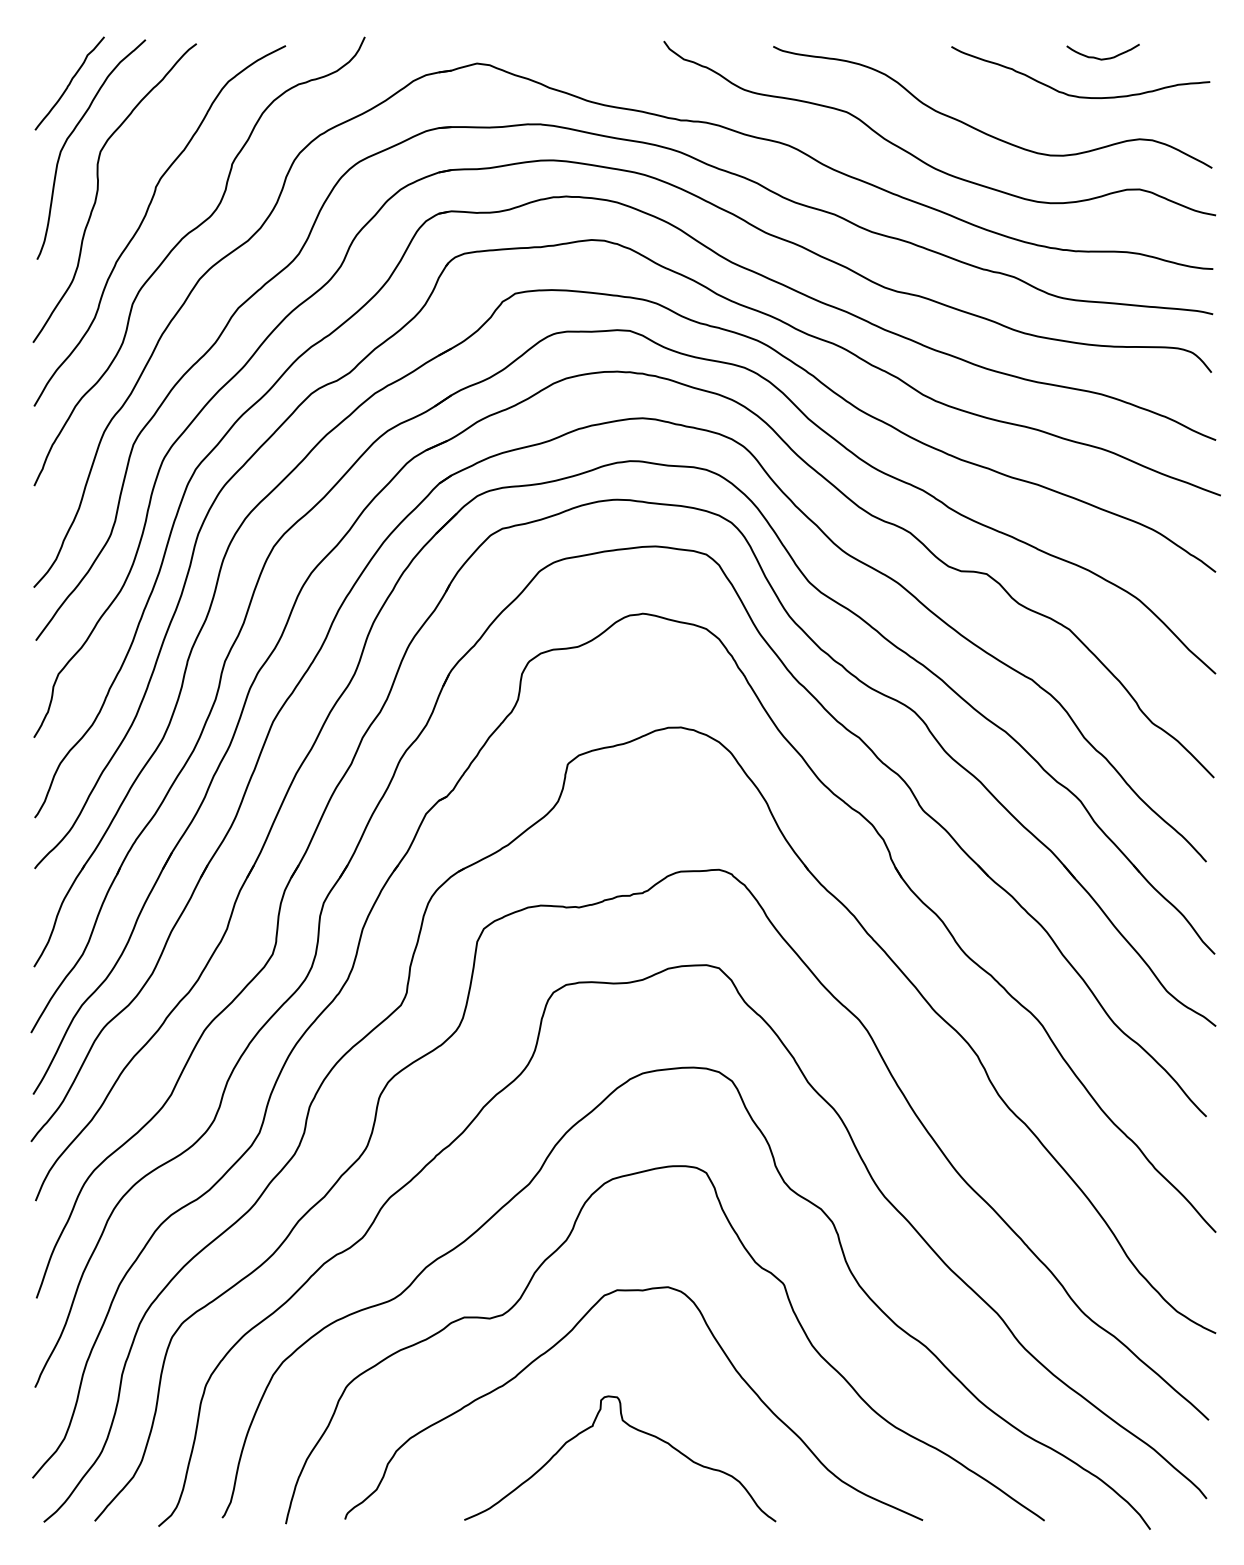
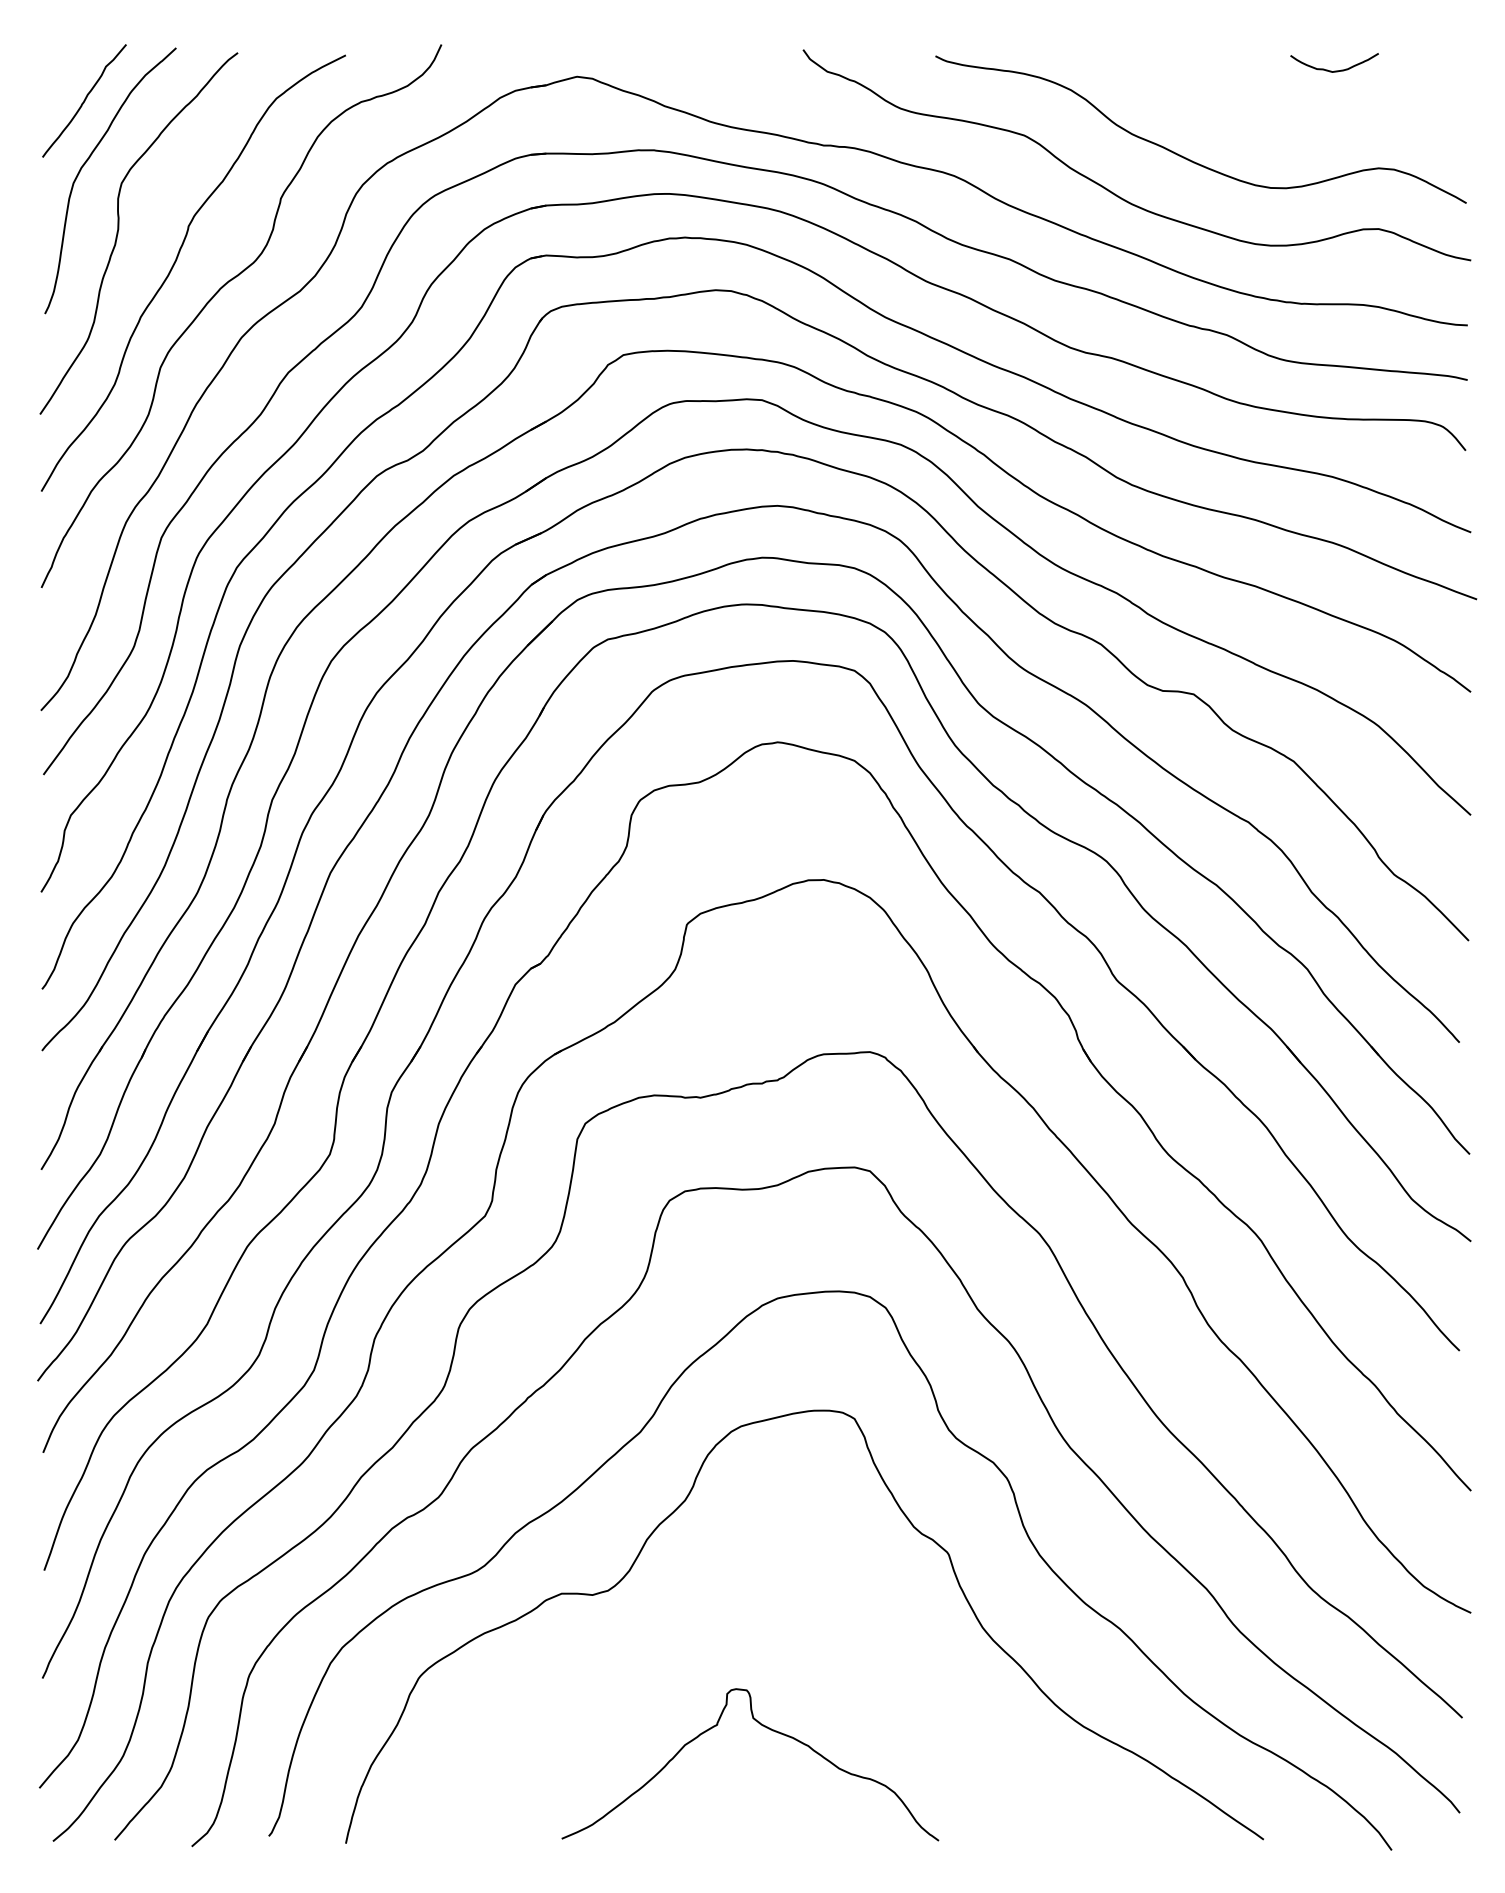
curve: (1076, 95) -> (1302, 115), removed
curve: (566, 1336) -> (685, 1616), removed

